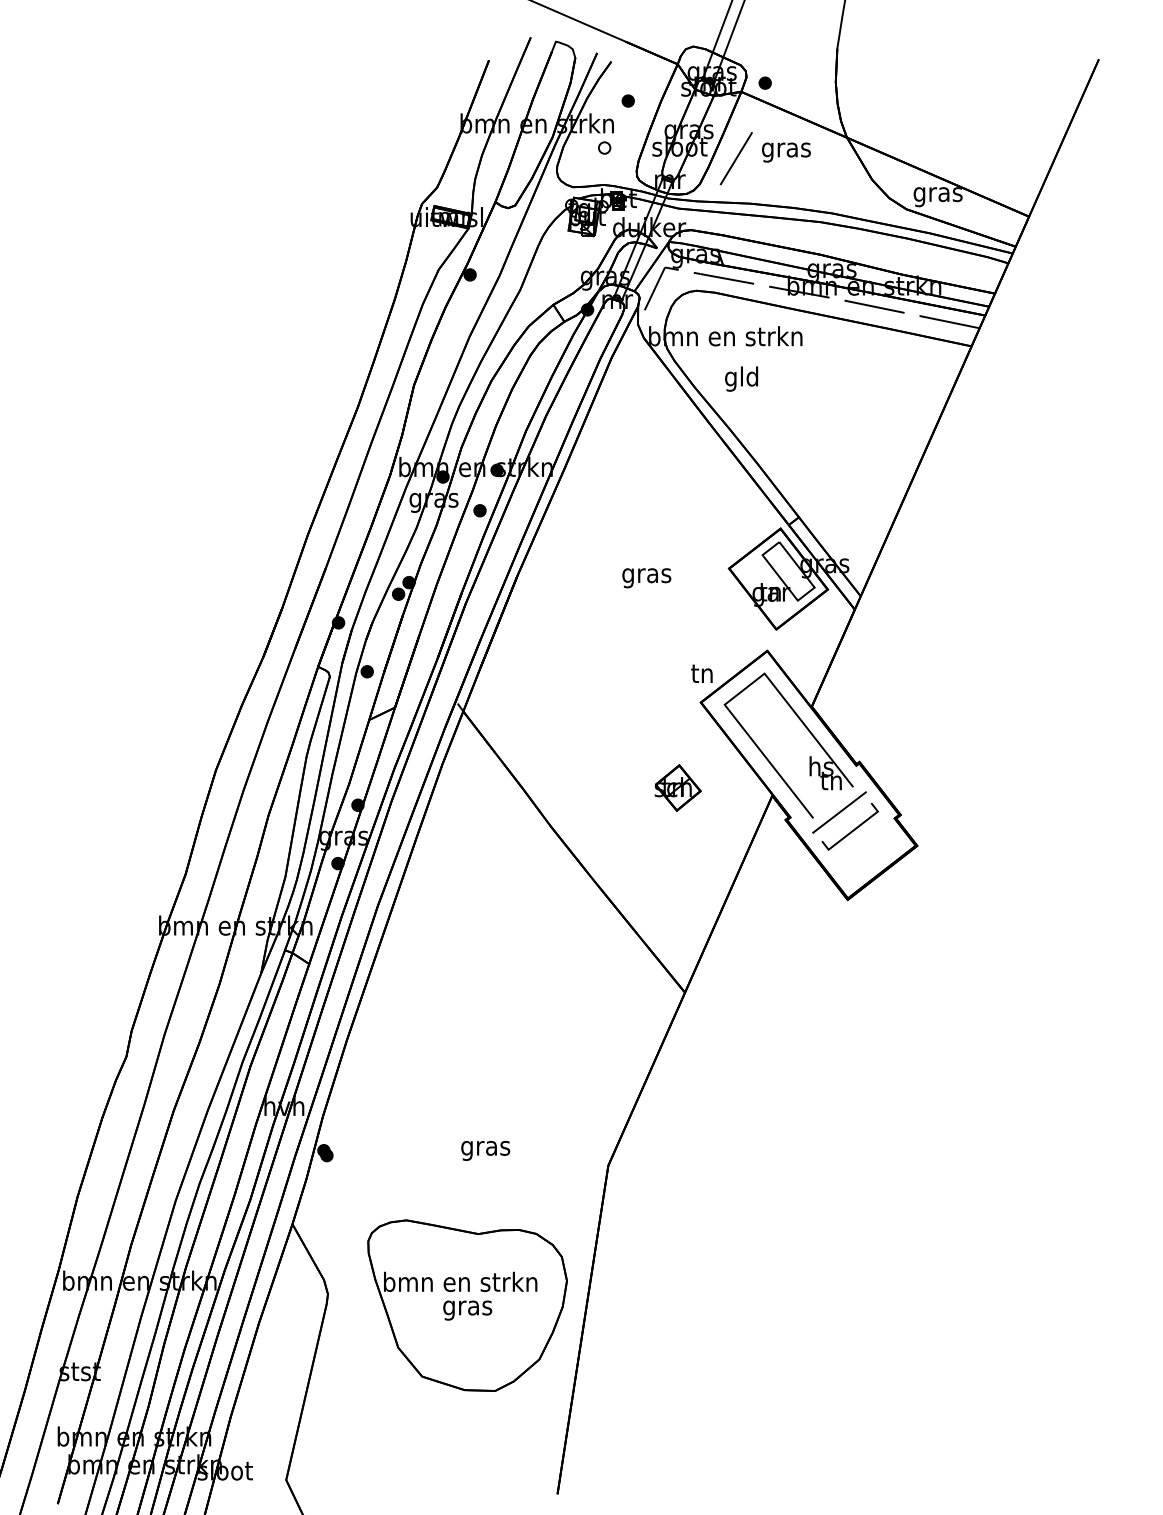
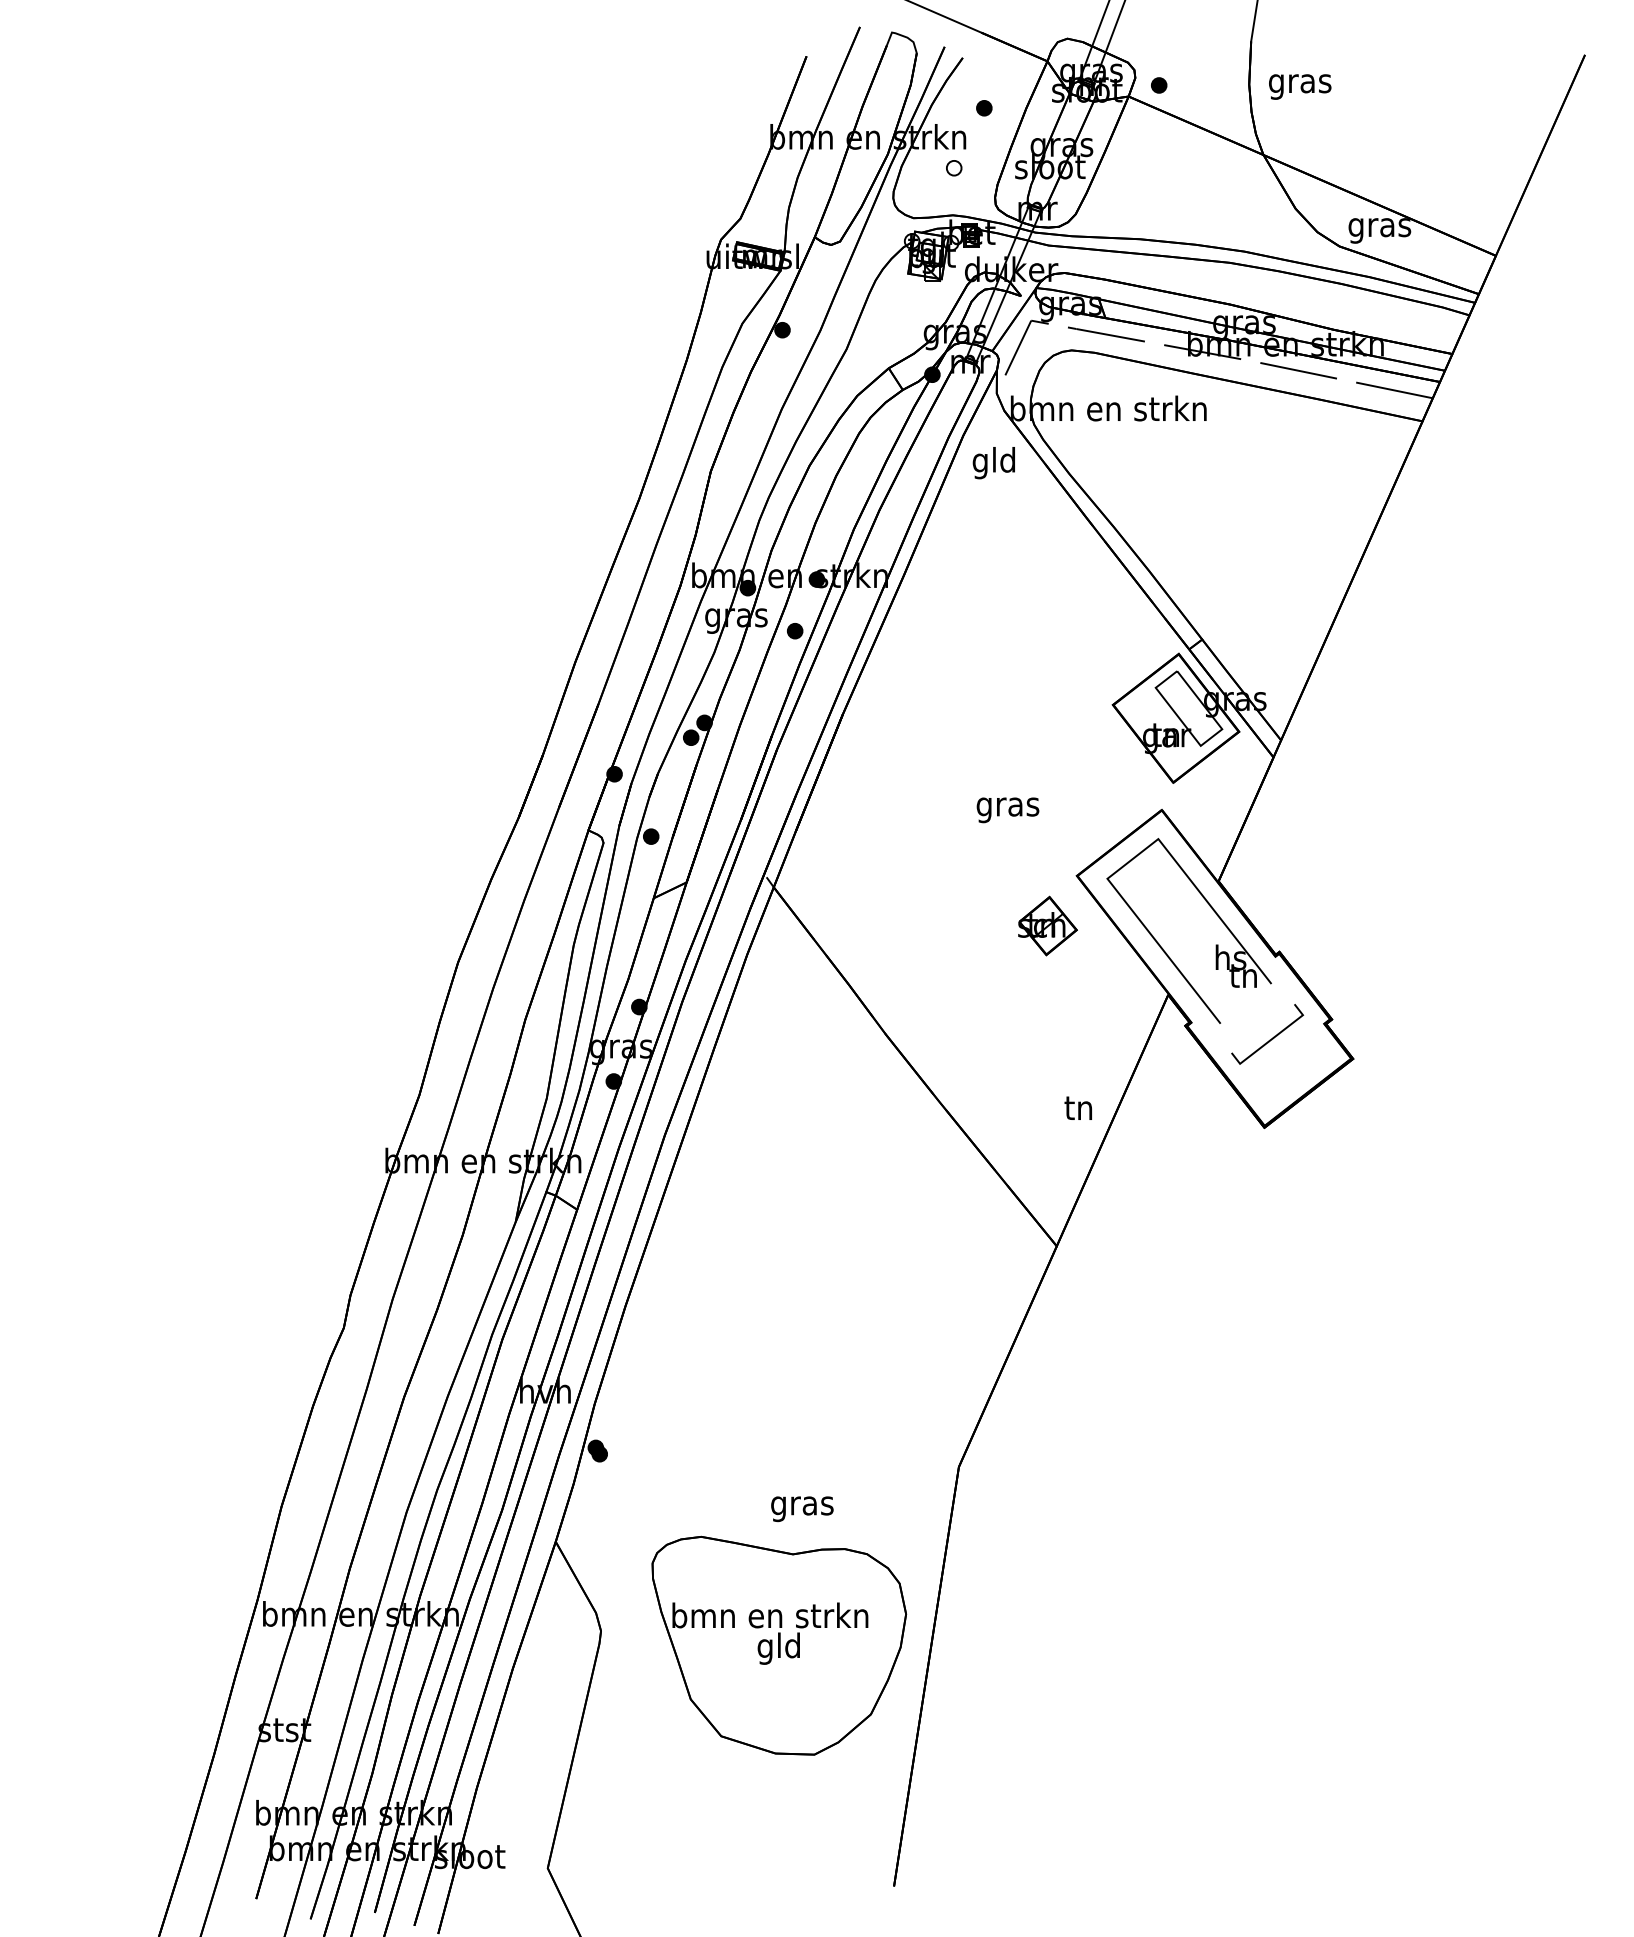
text: (786, 152) -> (1300, 86), moved
line: (736, 158) -> (1122, 181), removed
text: (741, 379) -> (993, 463), moved
text: (646, 578) -> (1007, 810), moved
text: (701, 673) -> (1077, 1107), moved
part: (677, 787) -> (1047, 925), moved
line: (839, 812) -> (1253, 1016), removed
text: (485, 1151) -> (802, 1509), moved
text: (467, 1307) -> (779, 1648), gras -> gld

